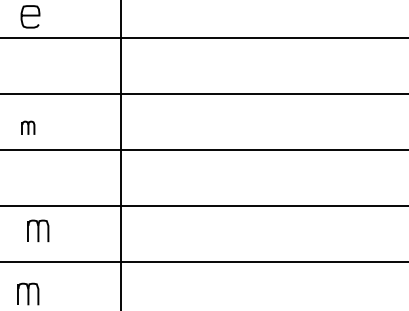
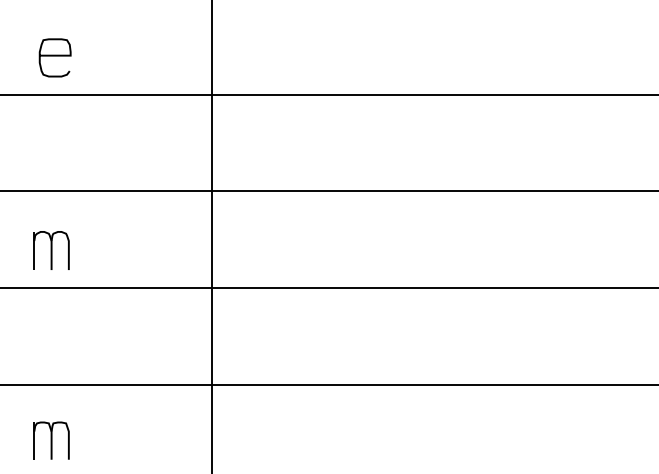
part: (28, 127) -> (51, 249), size x1.67
part: (38, 230) -> (51, 439), moved

